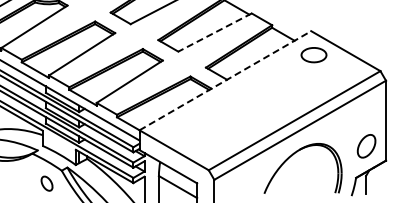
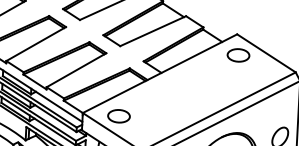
line: (214, 32) -> (152, 31), dashed -> solid
line: (225, 80) -> (160, 73), dashed -> solid
part: (180, 131) -> (118, 115), added

